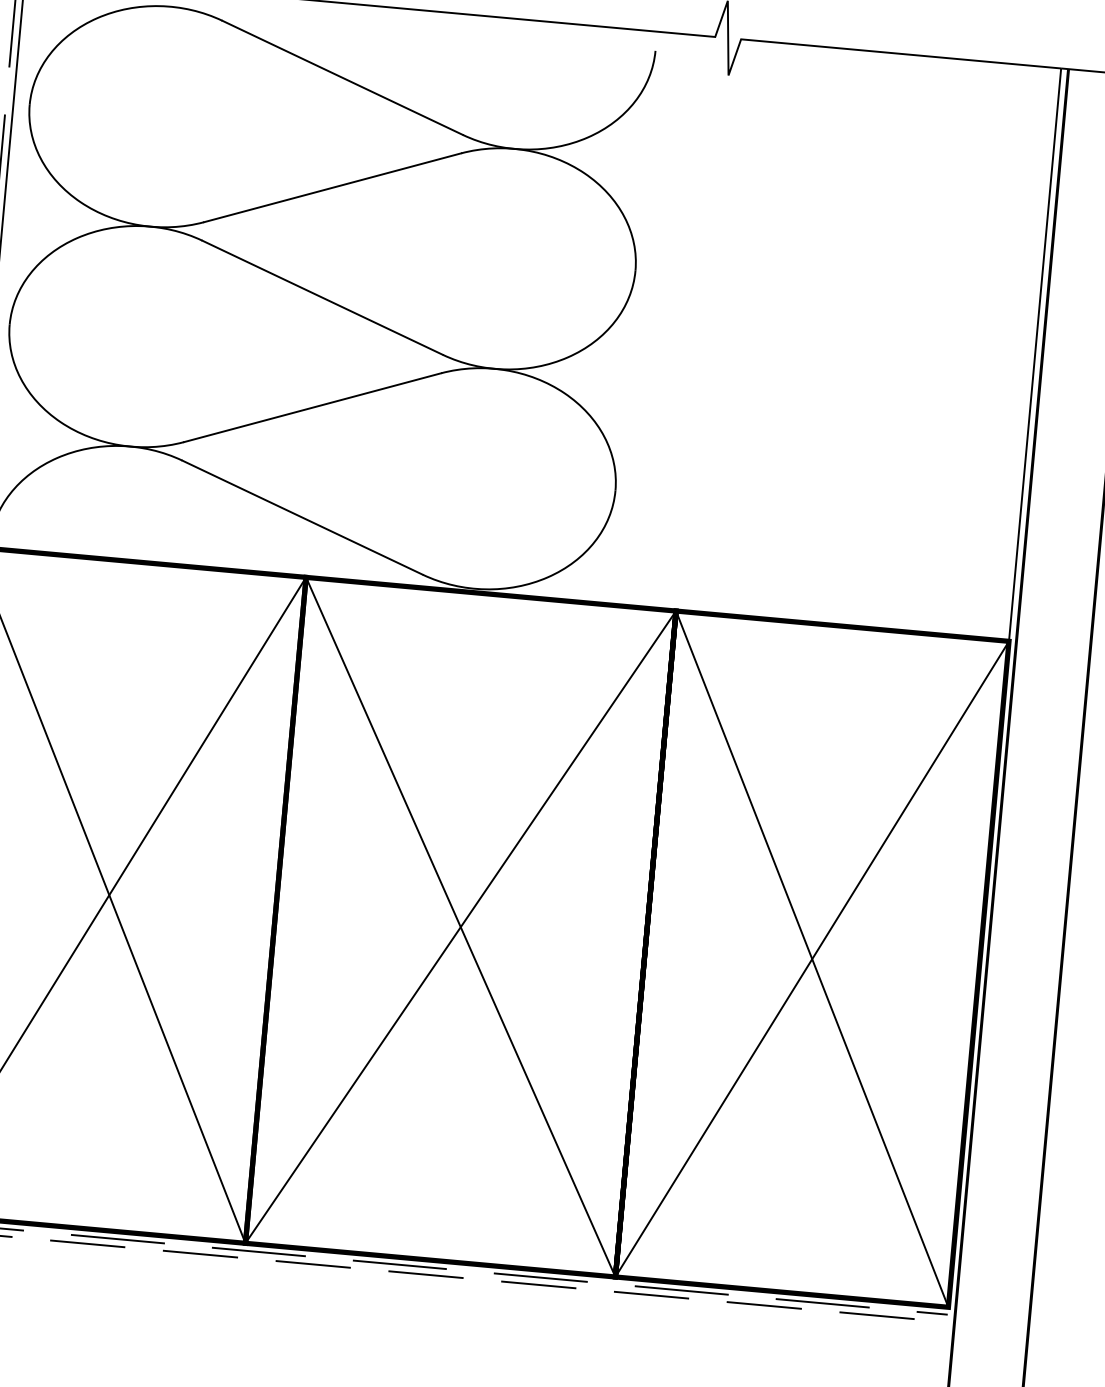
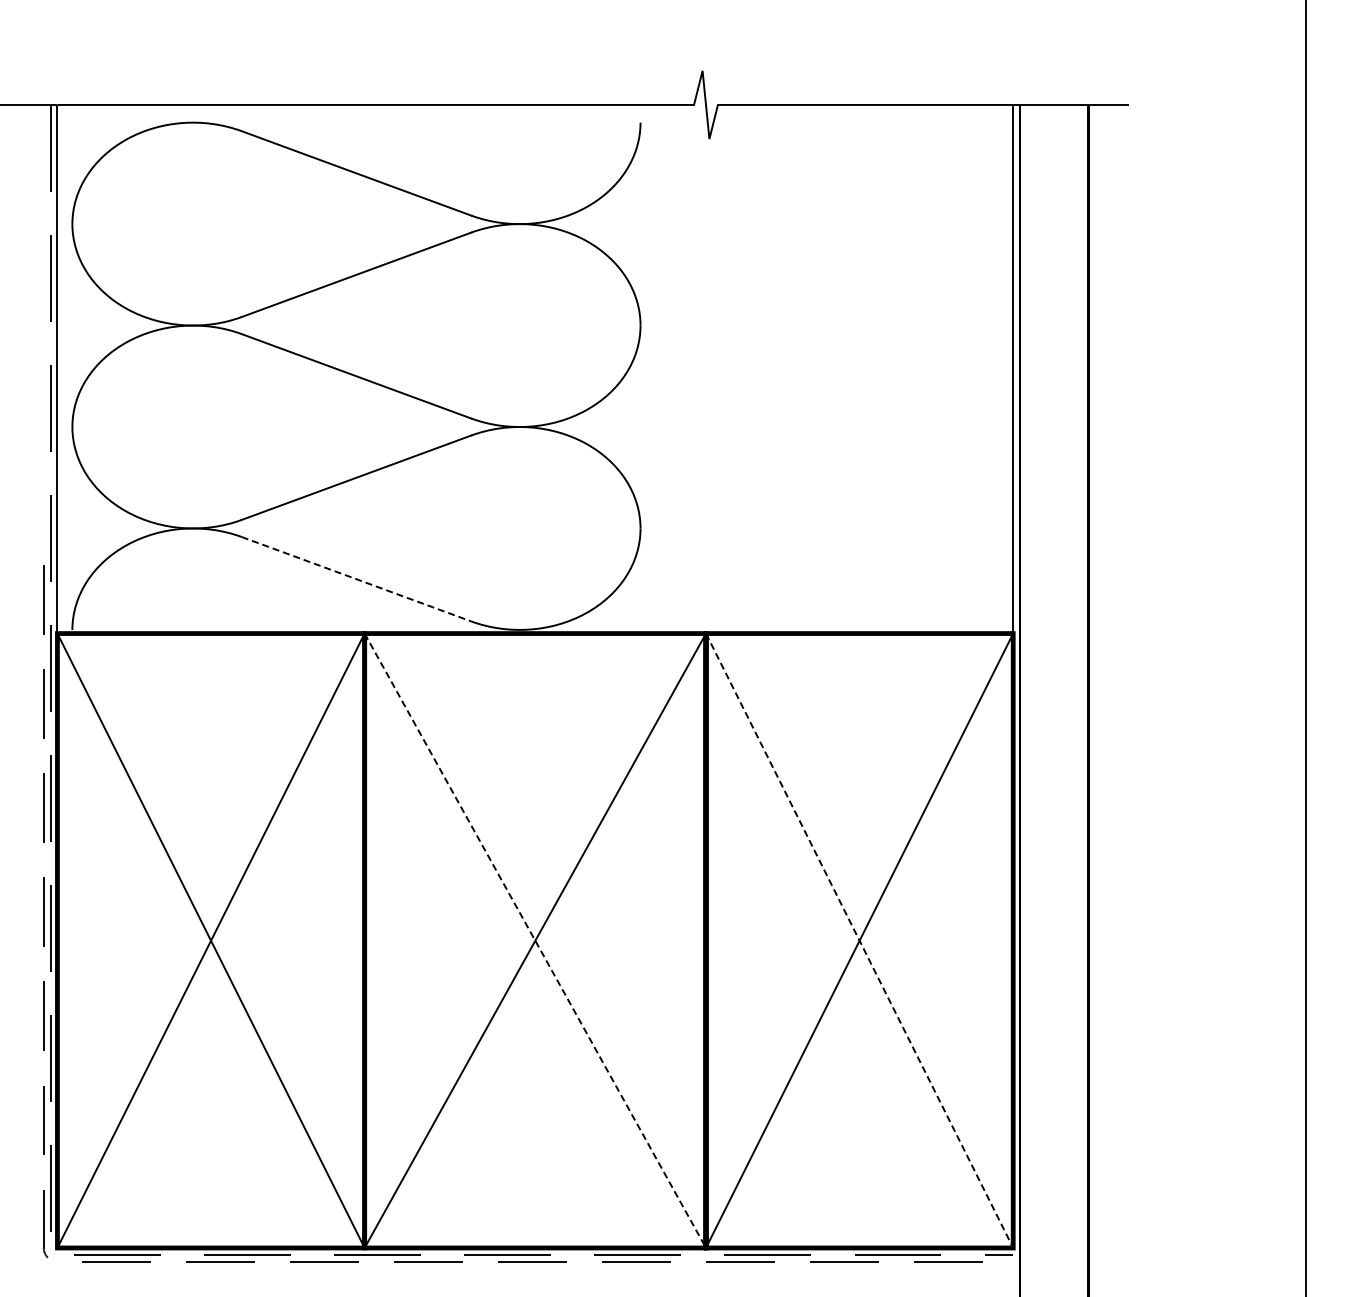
line: (302, 517) -> (356, 579), solid -> dashed
line: (460, 927) -> (535, 941), solid -> dashed
line: (812, 959) -> (859, 941), solid -> dashed

